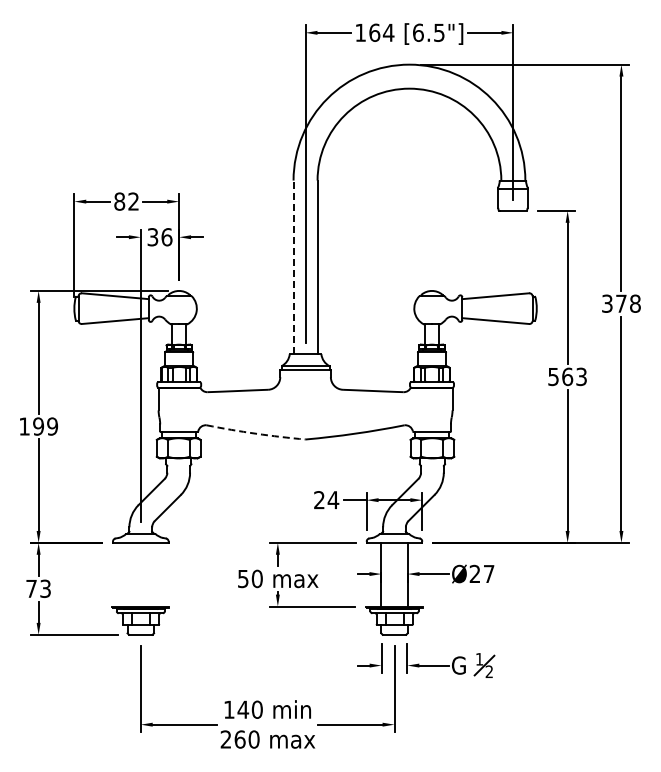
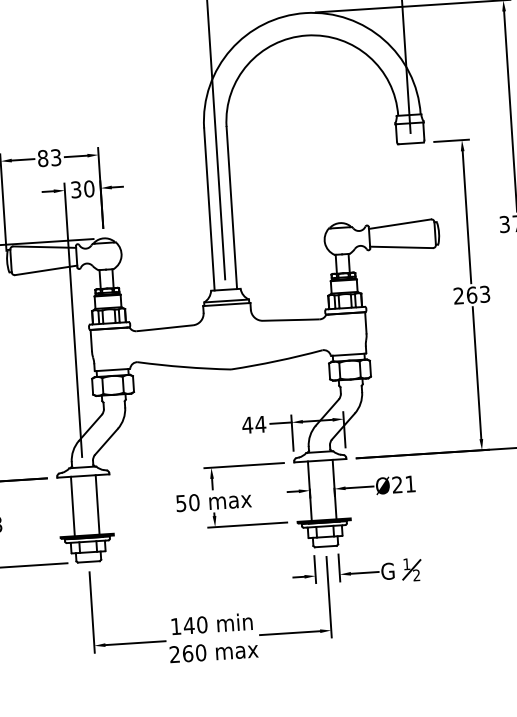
text: (133, 201) -> (55, 157), 82 -> 83
text: (166, 237) -> (88, 189), 36 -> 30
line: (293, 267) -> (209, 209), dashed -> solid
text: (553, 376) -> (458, 295), 563 -> 263
arc: (255, 433) -> (183, 366), dashed -> solid
text: (319, 500) -> (247, 425), 24 -> 44
text: (489, 573) -> (410, 483), Ø27 -> Ø21
line: (127, 574) -> (72, 506), added
line: (154, 574) -> (98, 504), added

